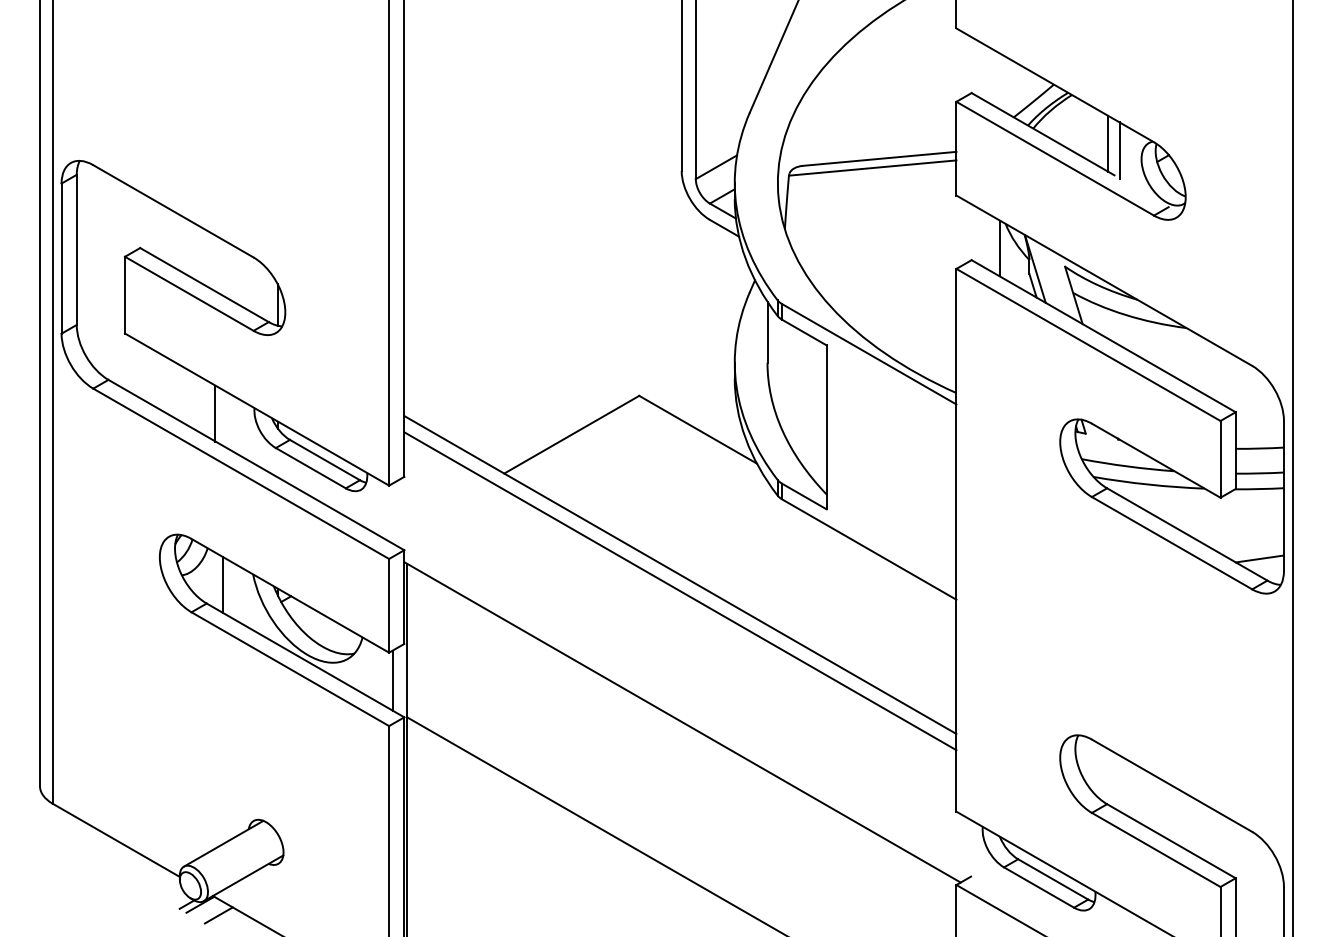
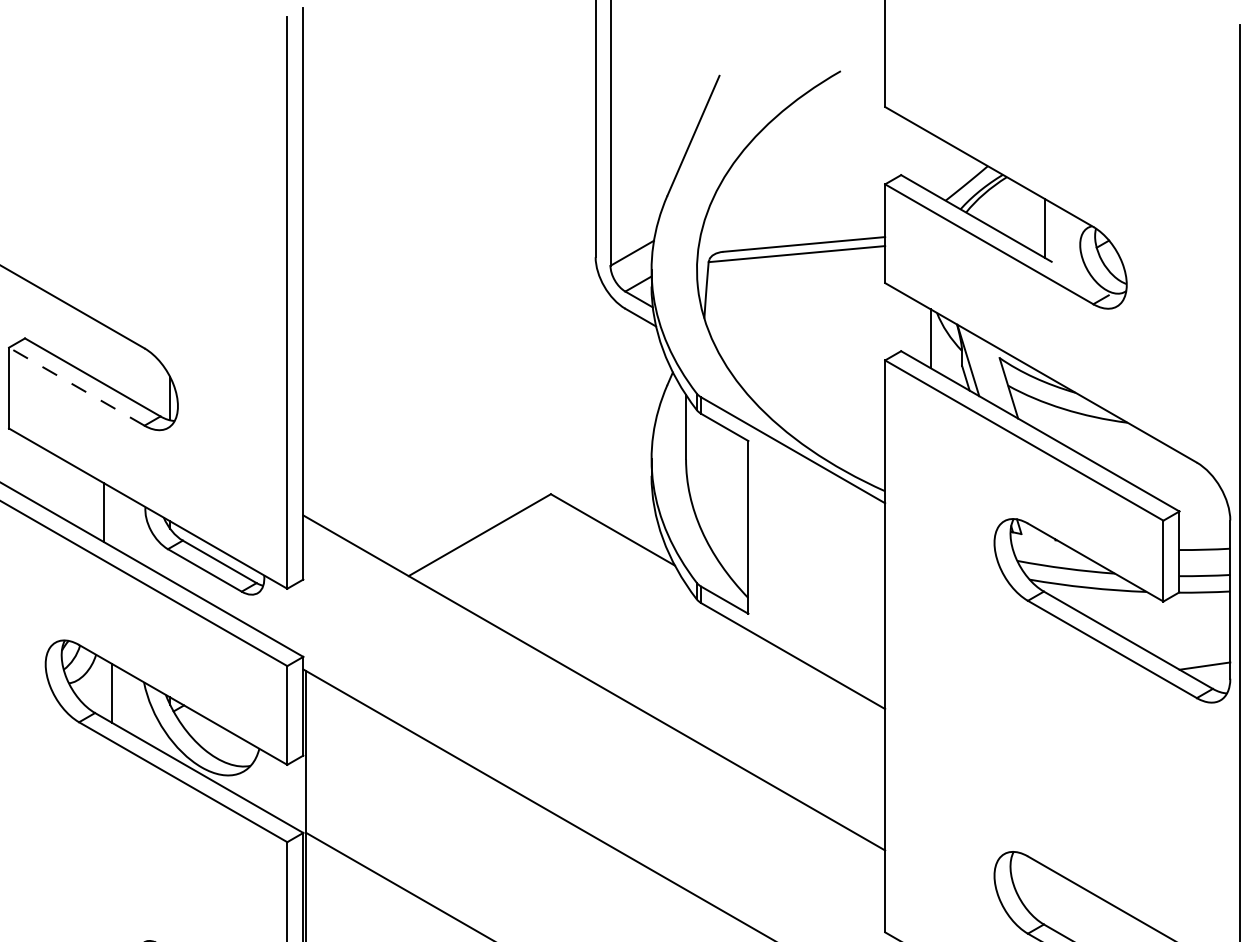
line: (1119, 150) -> (1056, 235), removed
line: (188, 293) -> (75, 386), solid -> dashed
line: (680, 591) -> (594, 700), removed
line: (392, 680) -> (290, 794), removed

